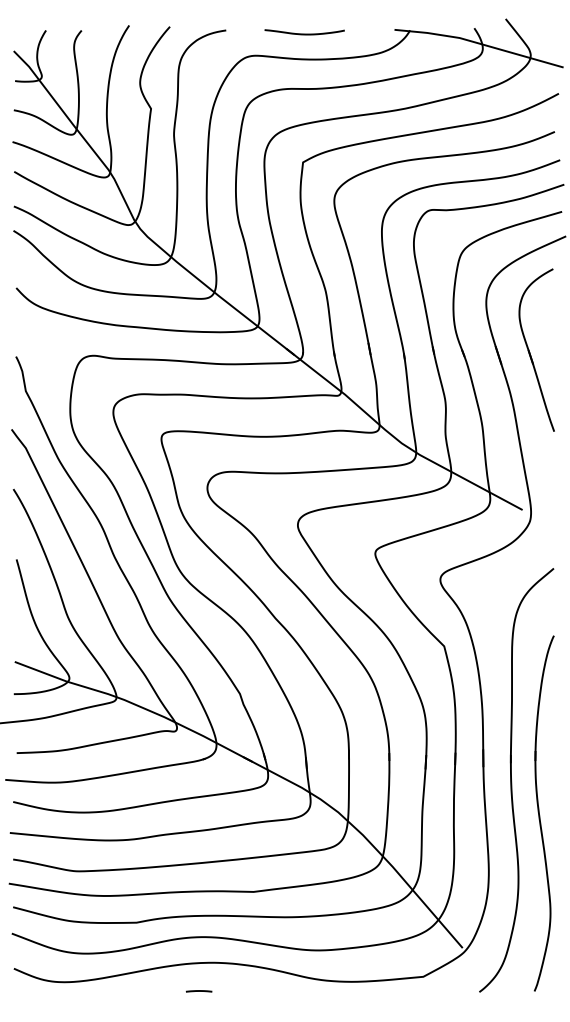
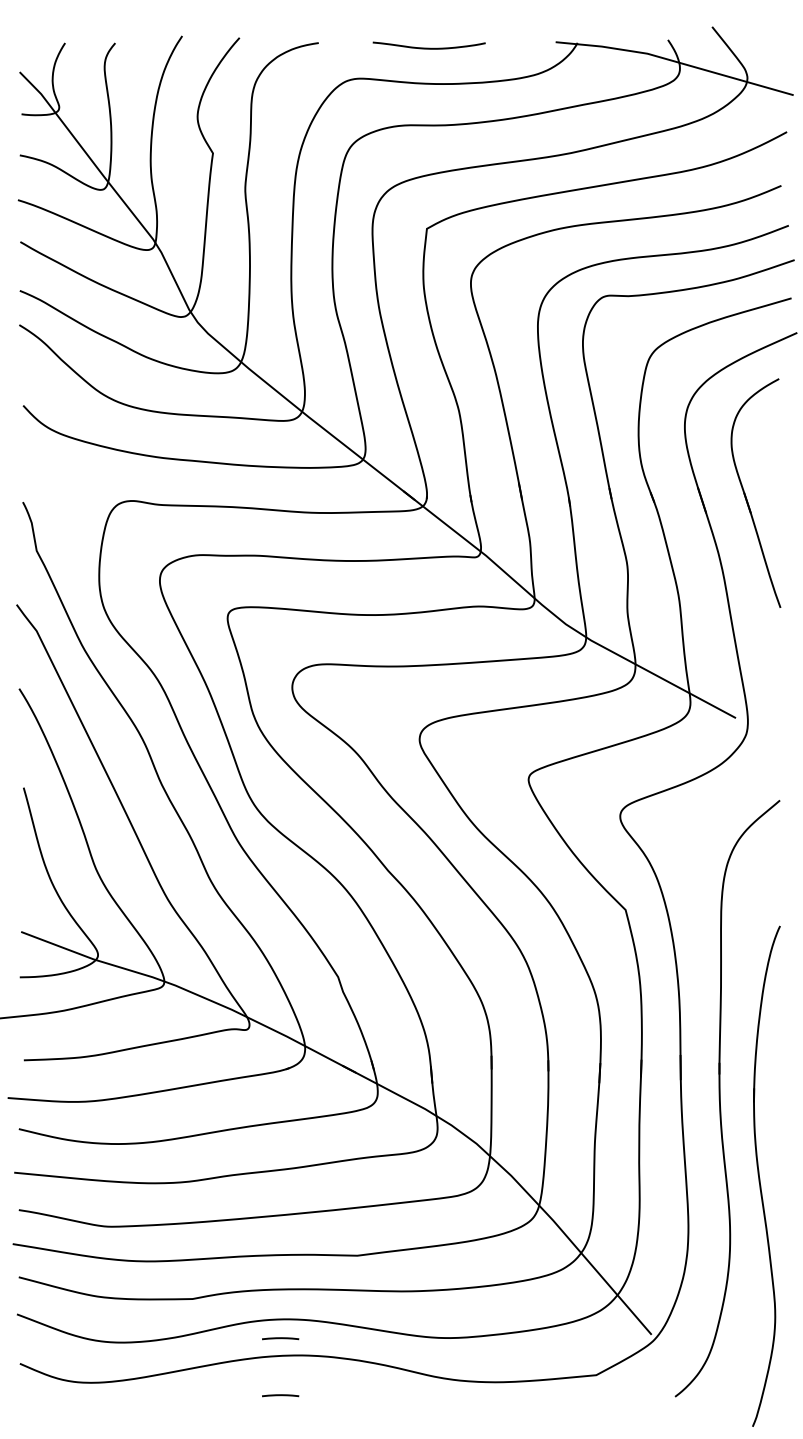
part: (540, 815) -> (760, 1178), moved
line: (199, 950) -> (280, 1338), added

